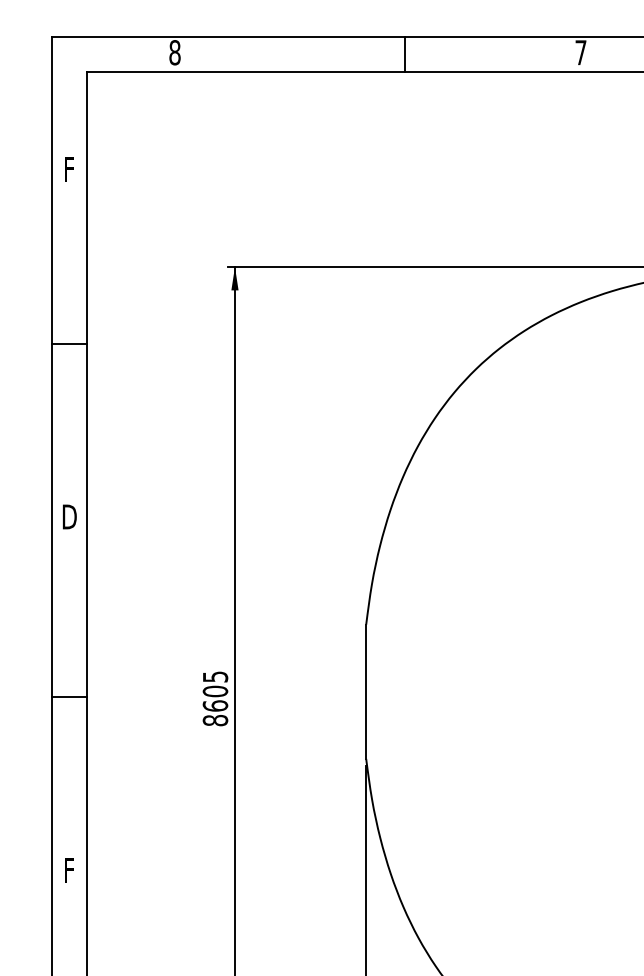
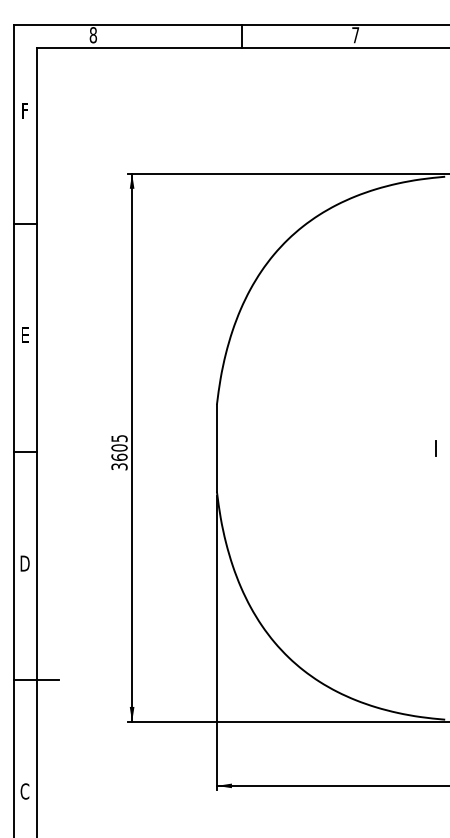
text: (69, 517) -> (25, 335), D -> E
text: (215, 720) -> (119, 466), 8605 -> 3605
text: (68, 870) -> (24, 563), F -> D

